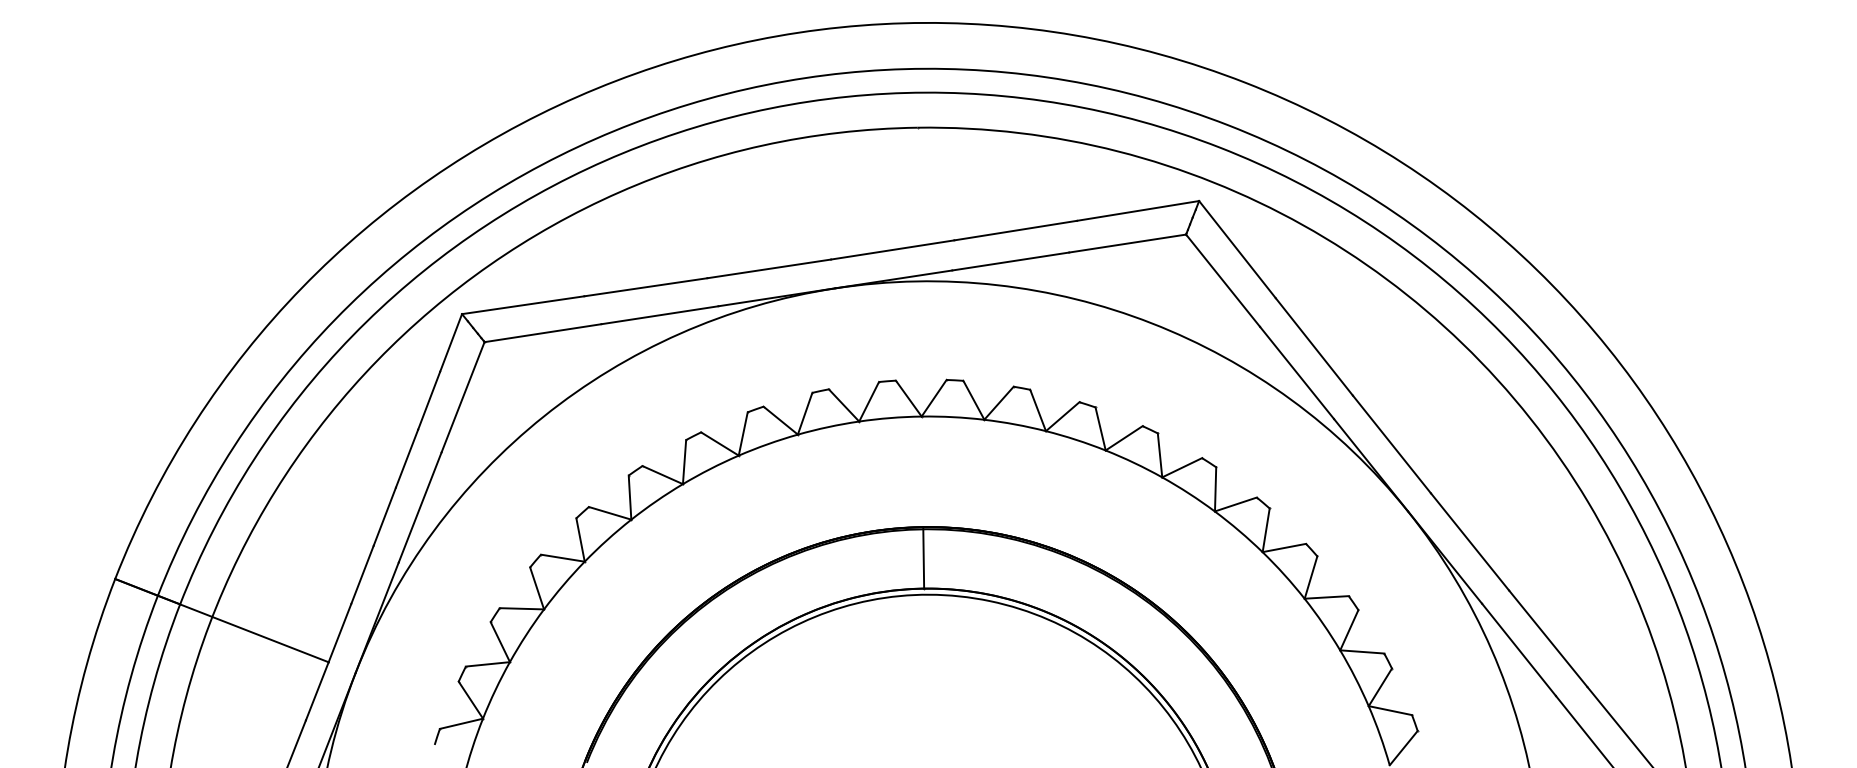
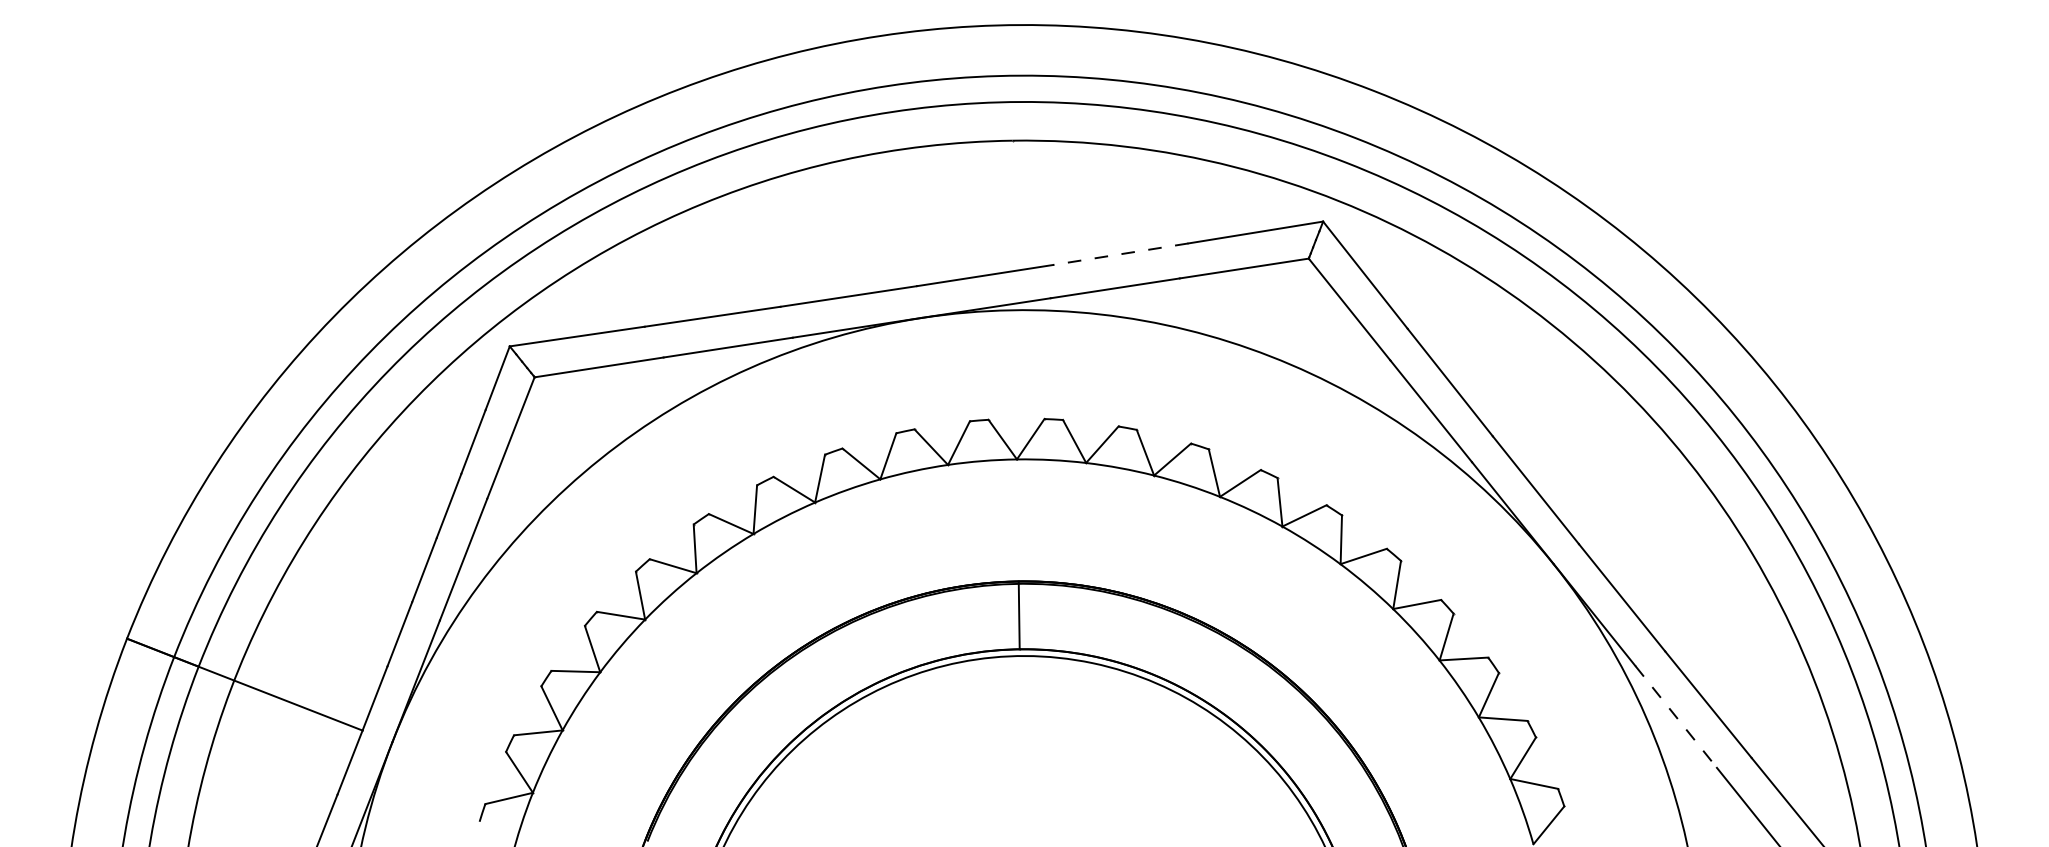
line: (1015, 230) -> (1120, 254), solid -> dashed
line: (1519, 650) -> (1676, 717), solid -> dashed

